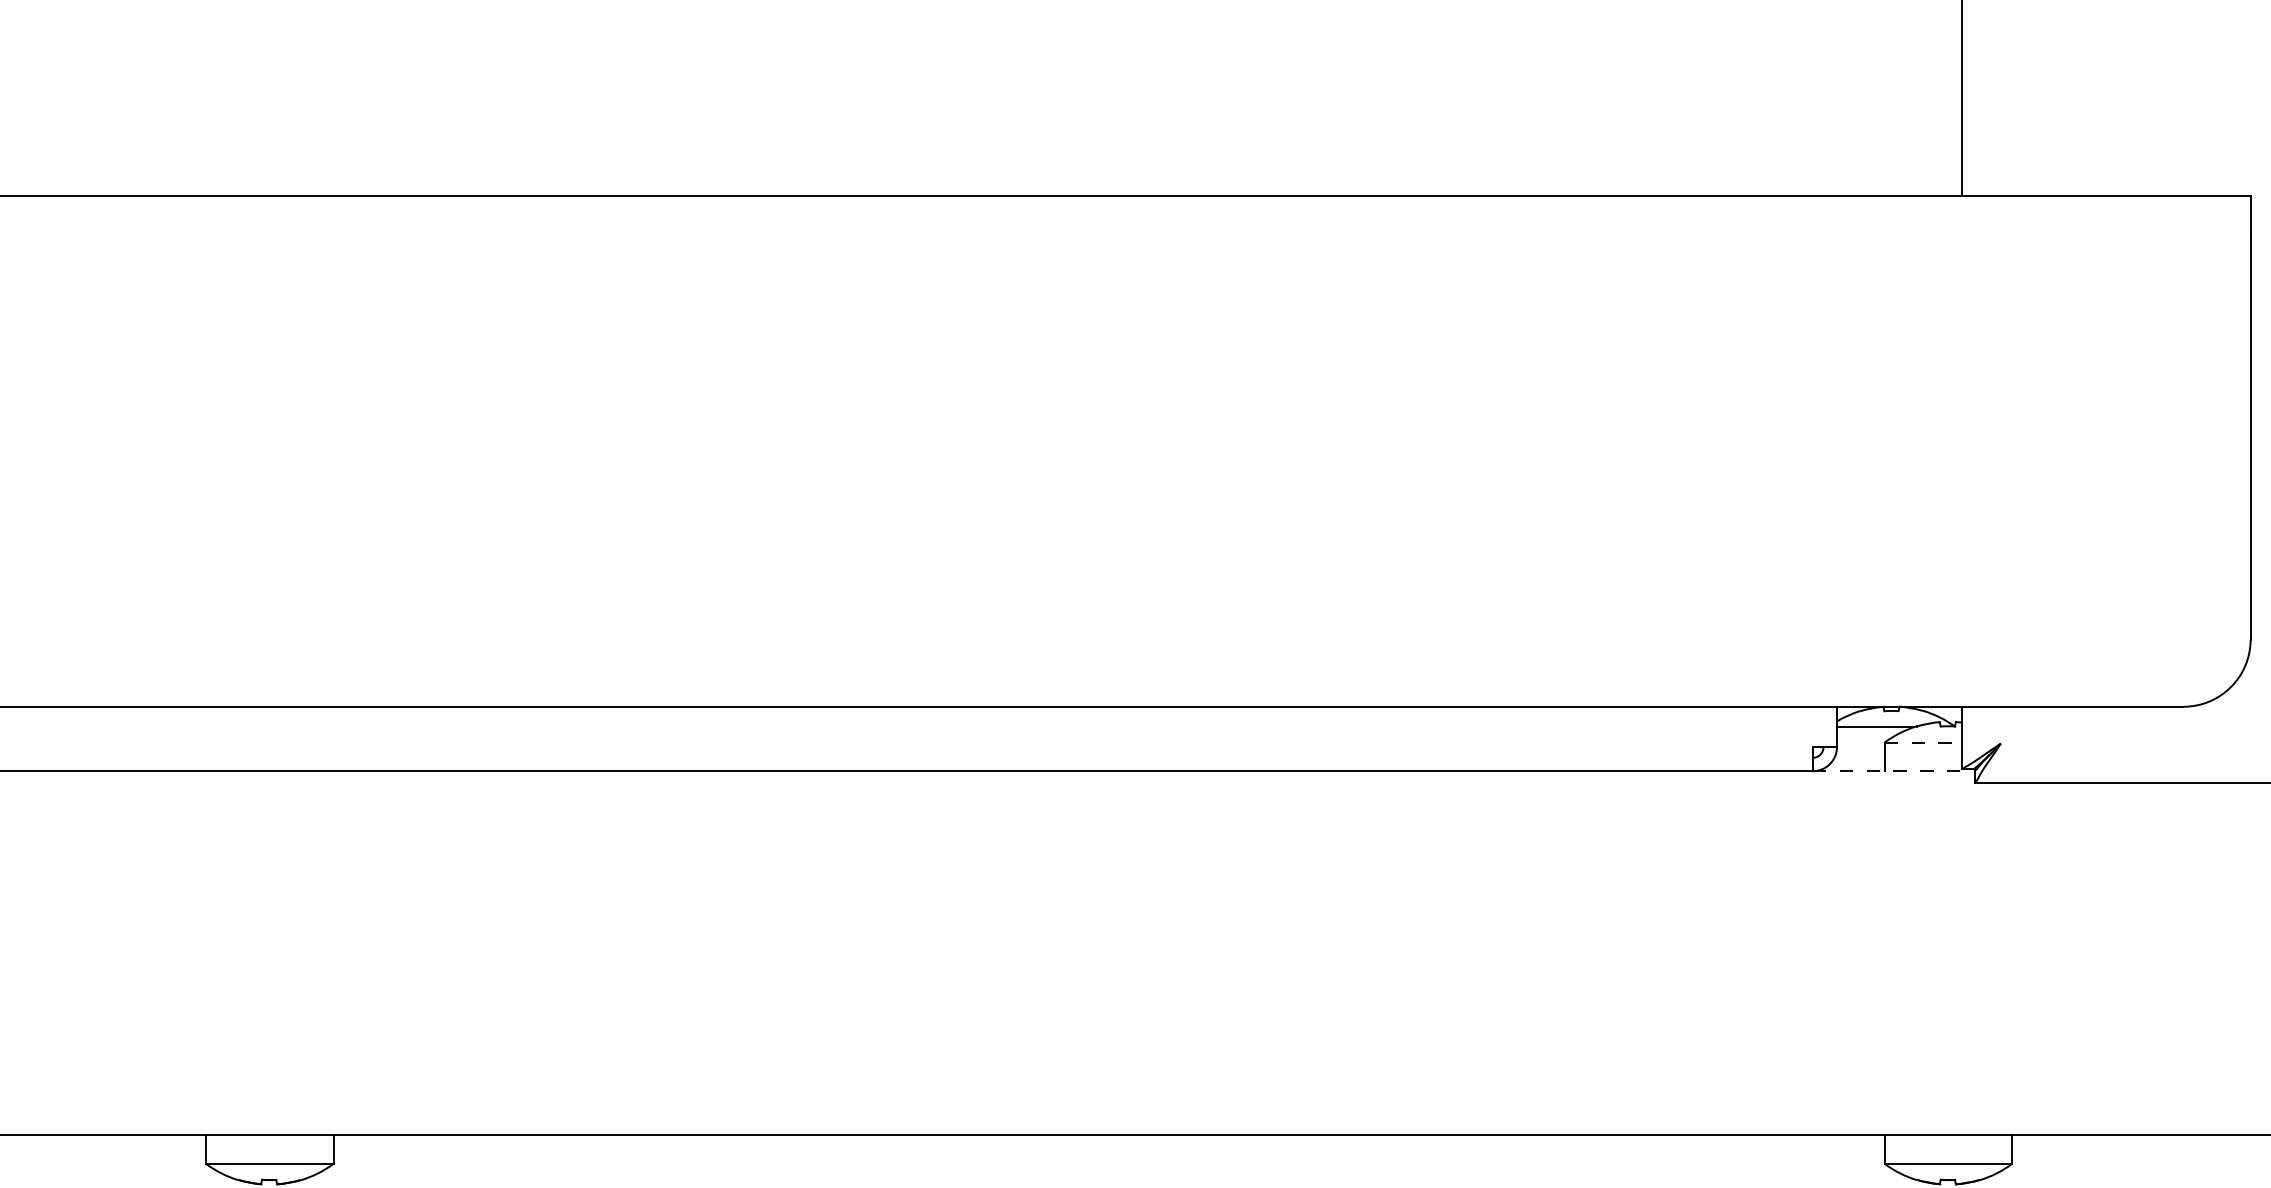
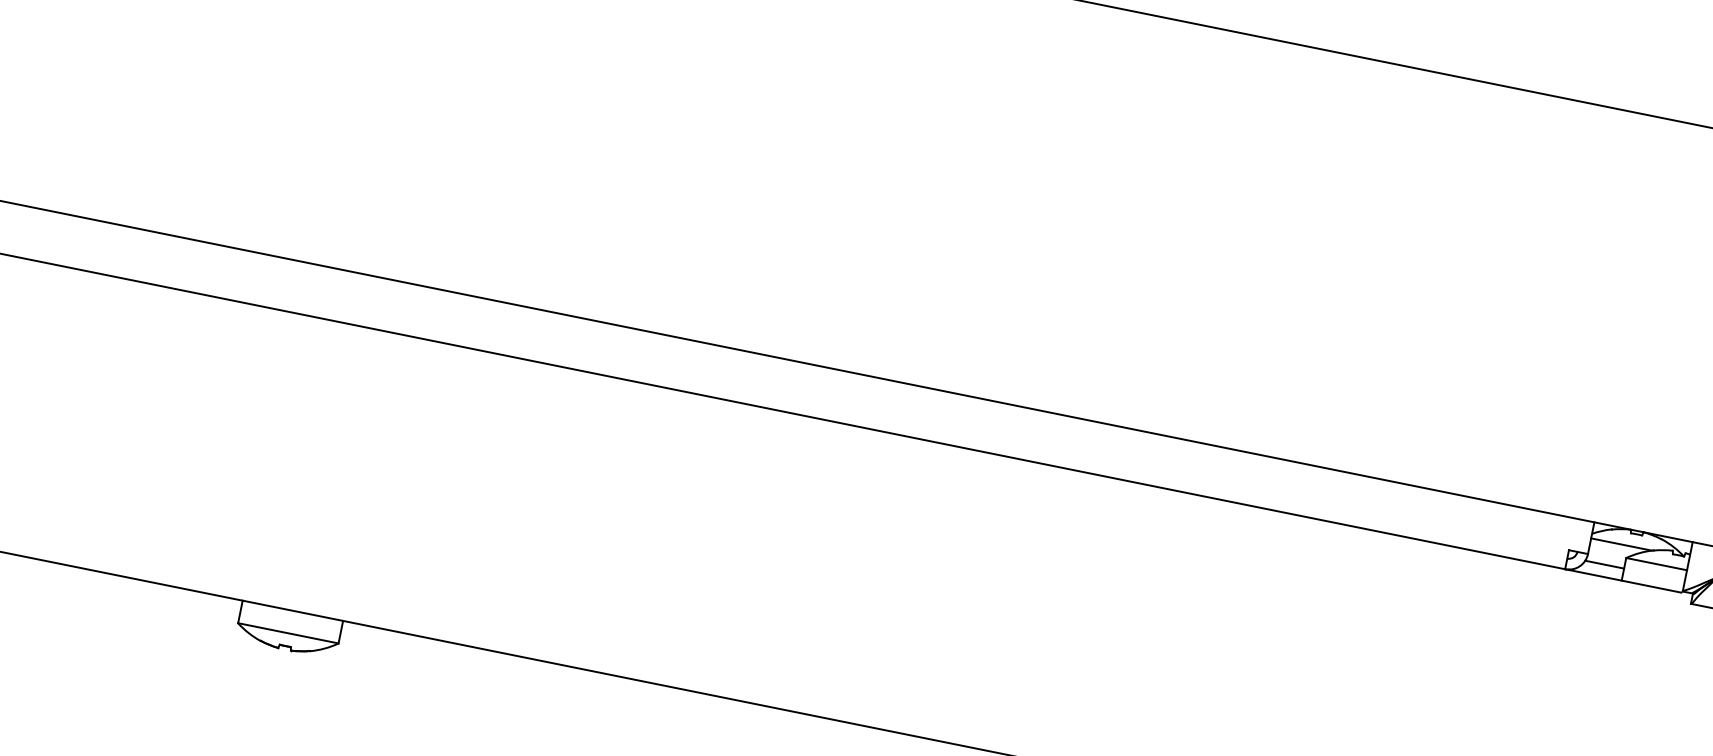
line: (1923, 742) -> (1656, 564), dashed -> solid
line: (1859, 755) -> (1604, 564), added
line: (1886, 771) -> (1623, 581), dashed -> solid

